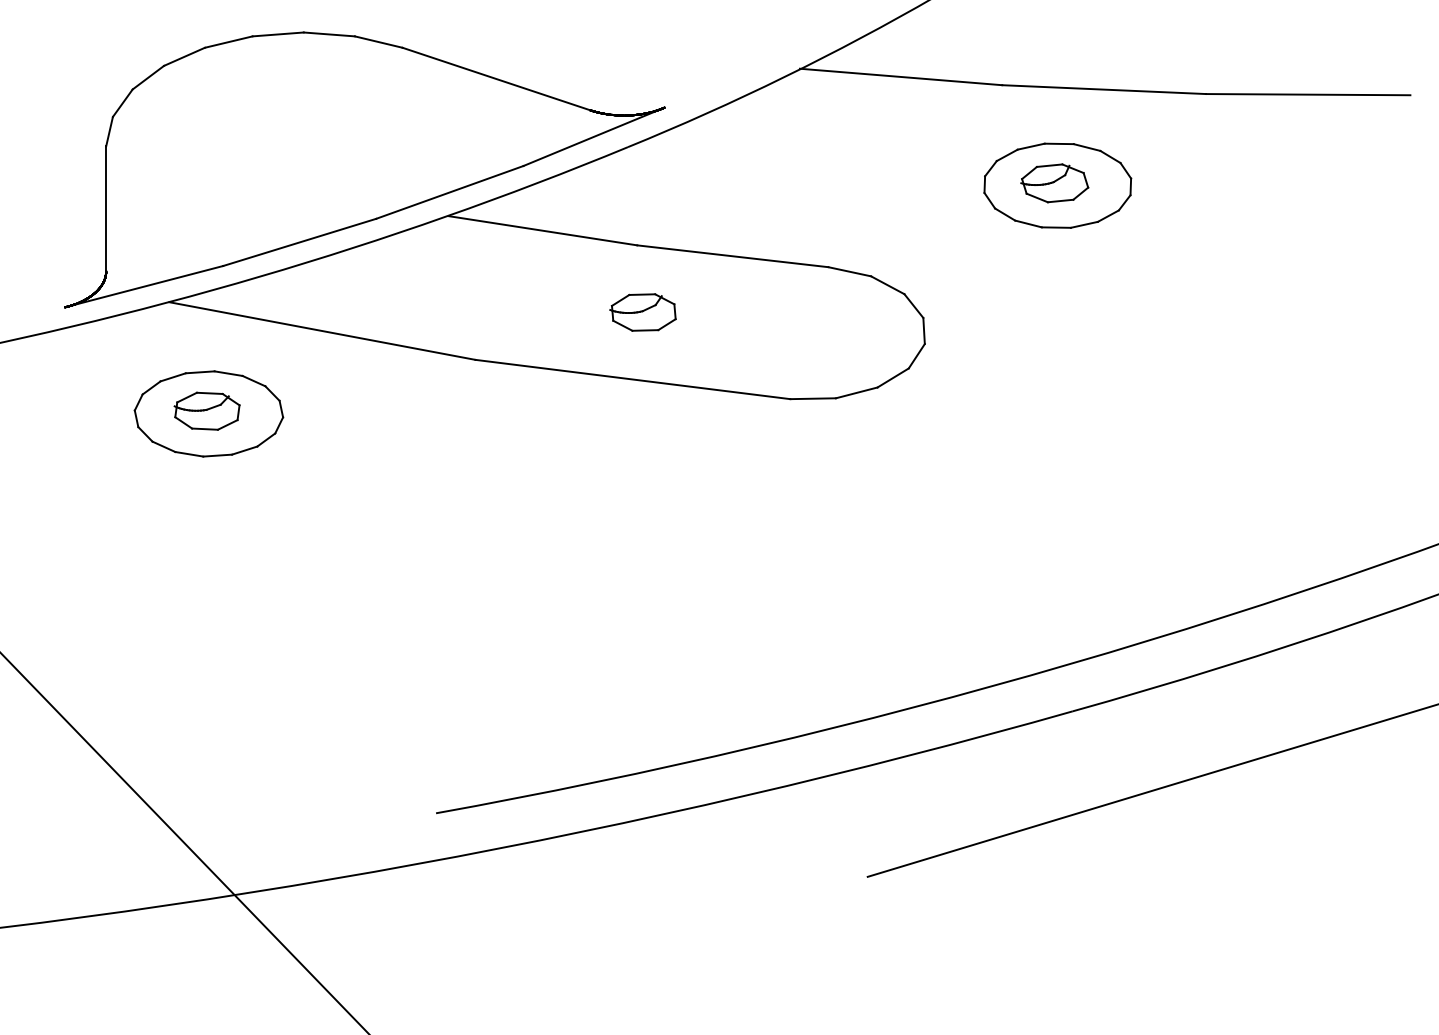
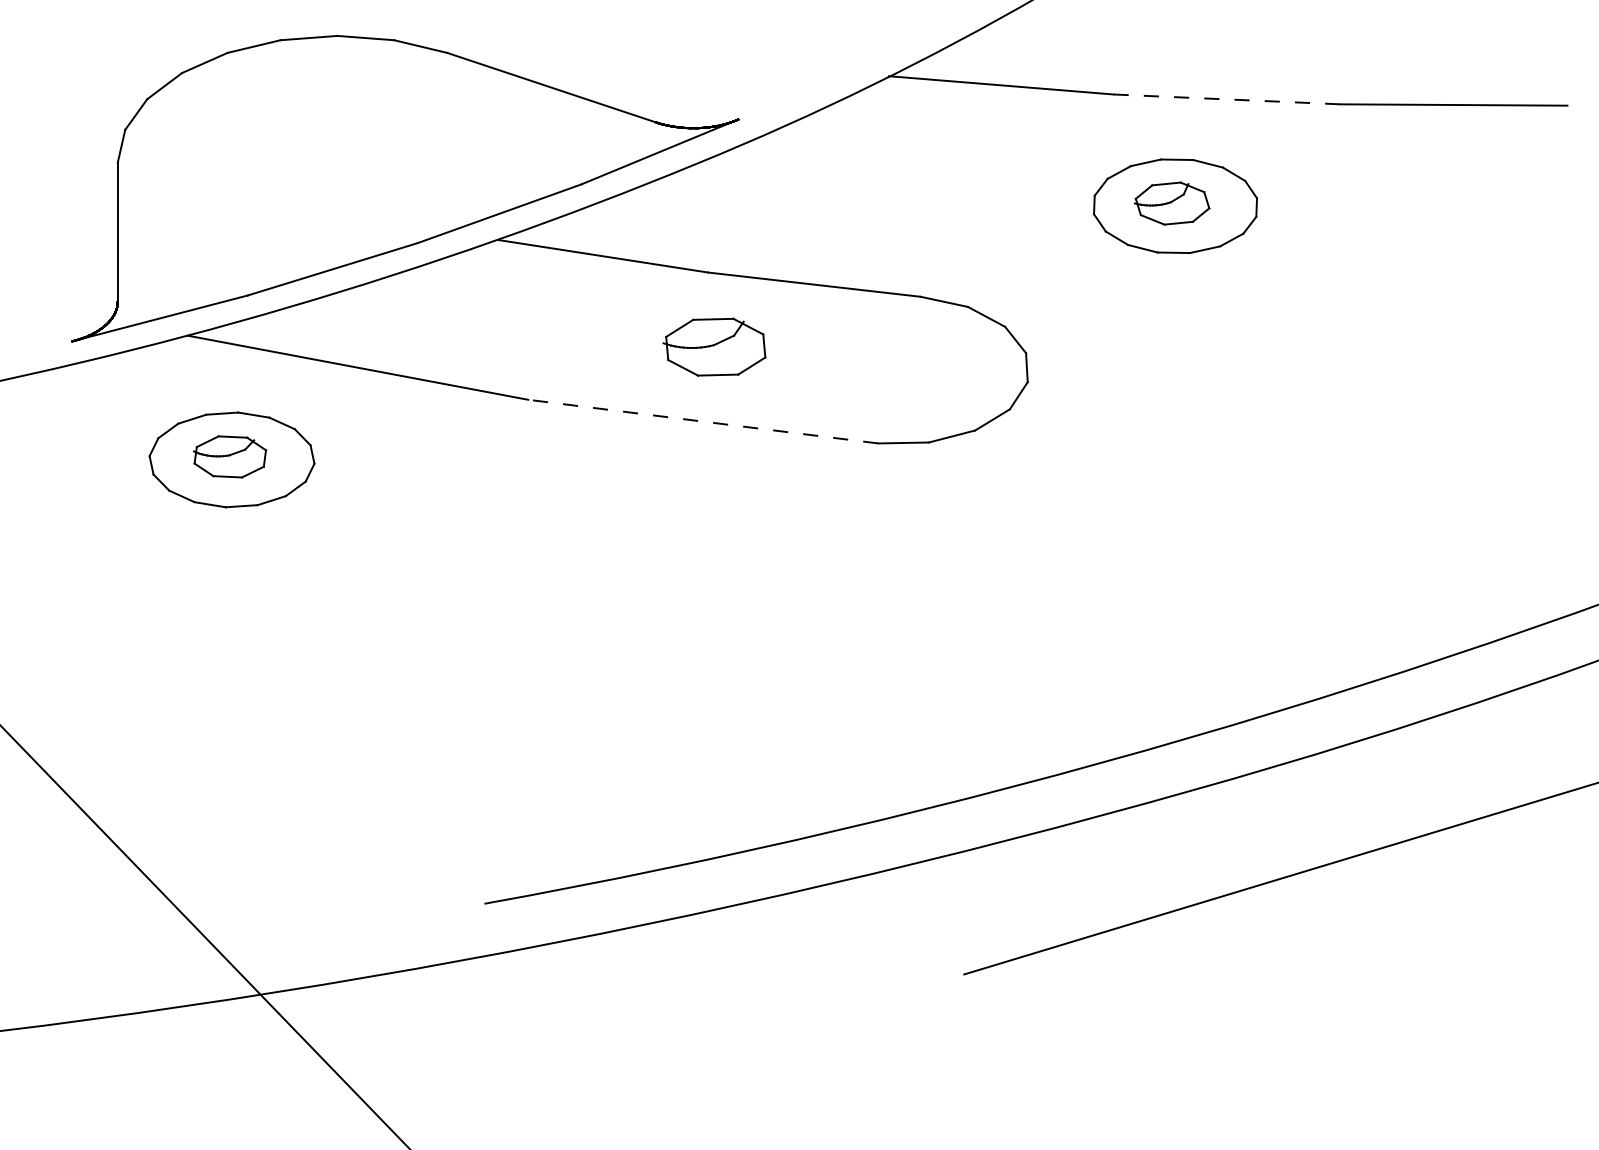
line: (1104, 89) -> (1227, 99), solid -> dashed
part: (642, 312) -> (713, 347), size x1.4
line: (632, 379) -> (702, 421), solid -> dashed

